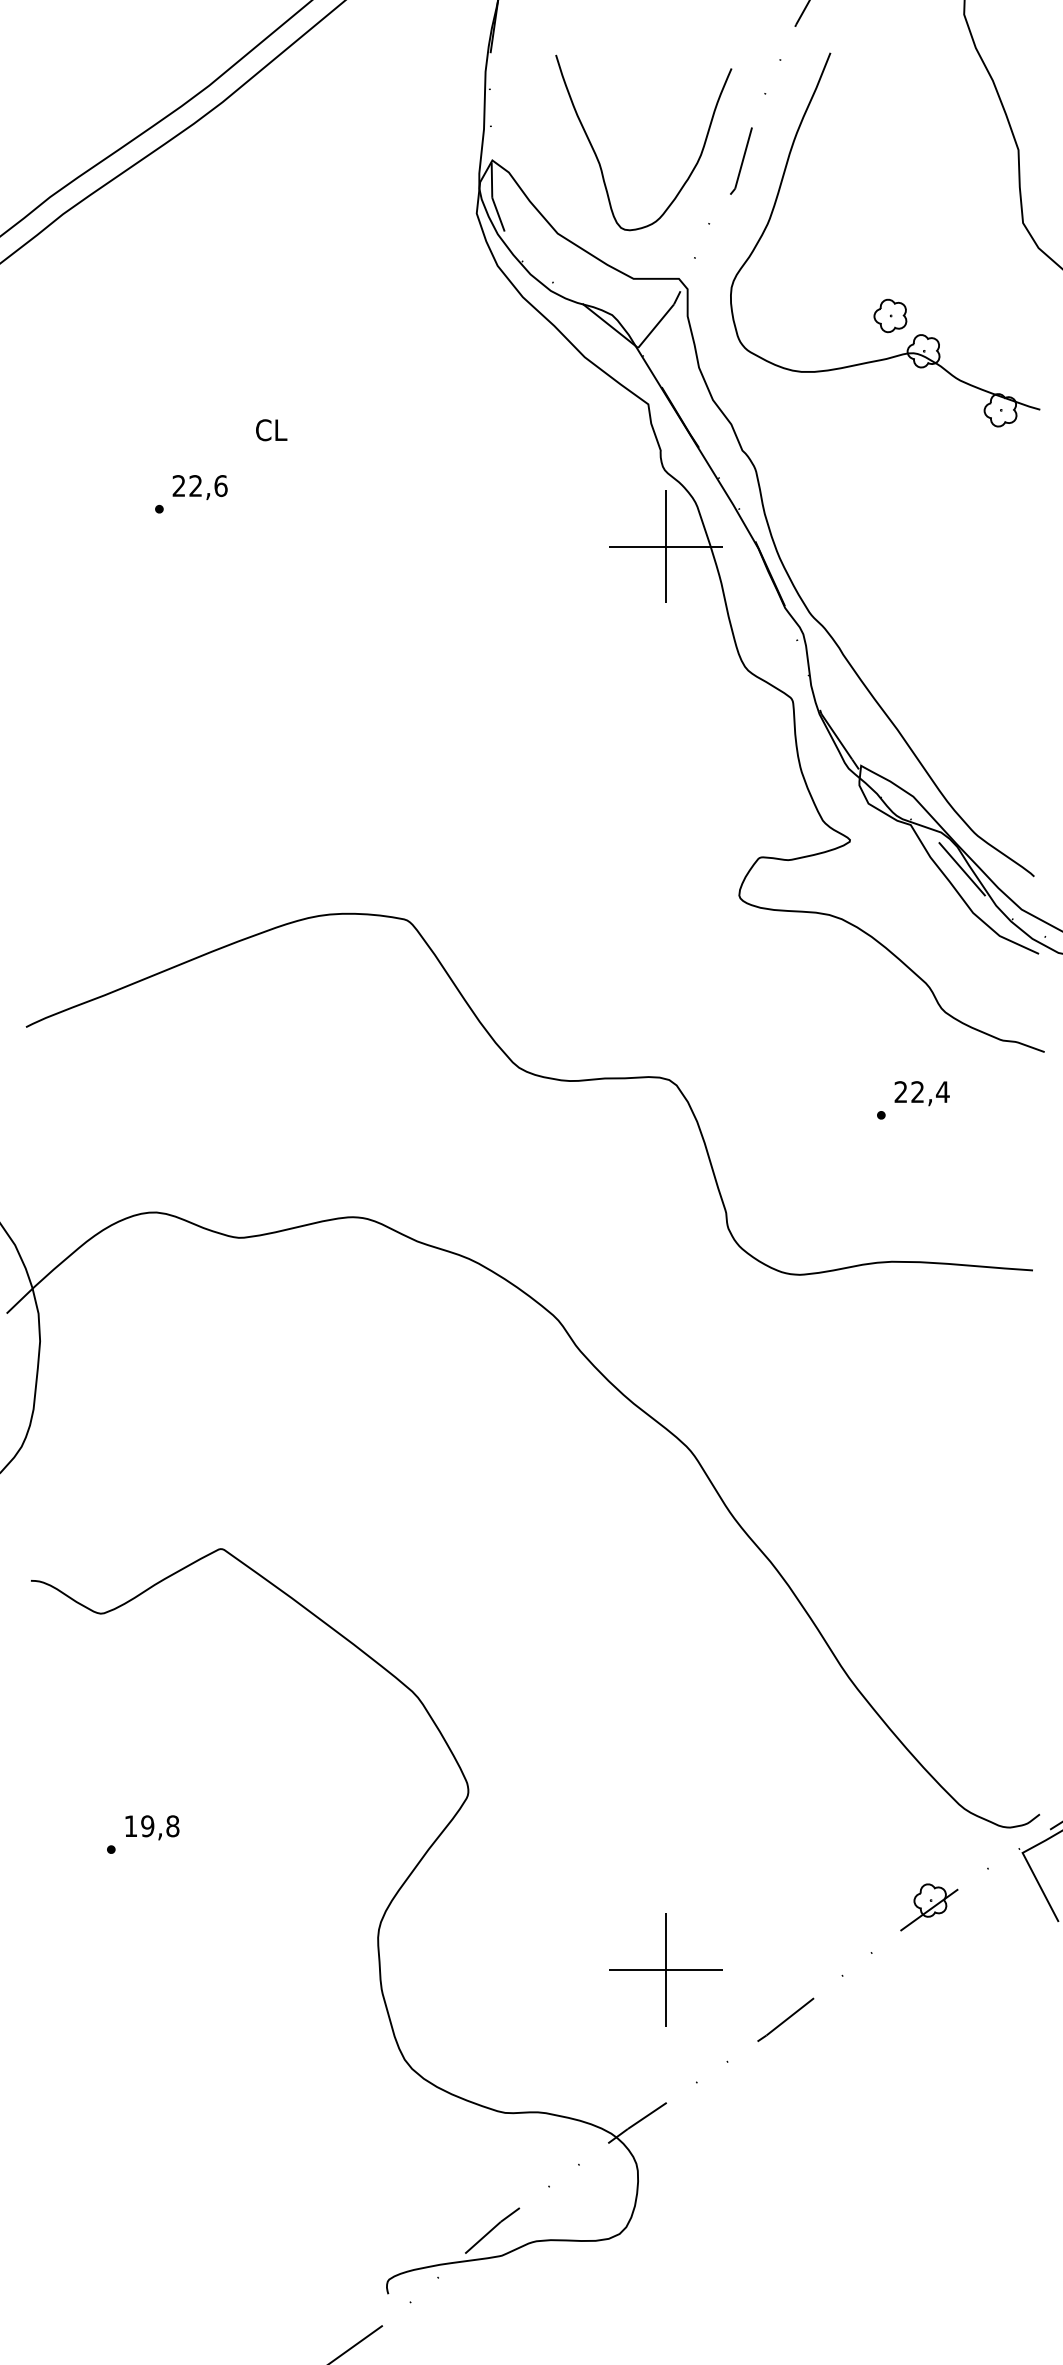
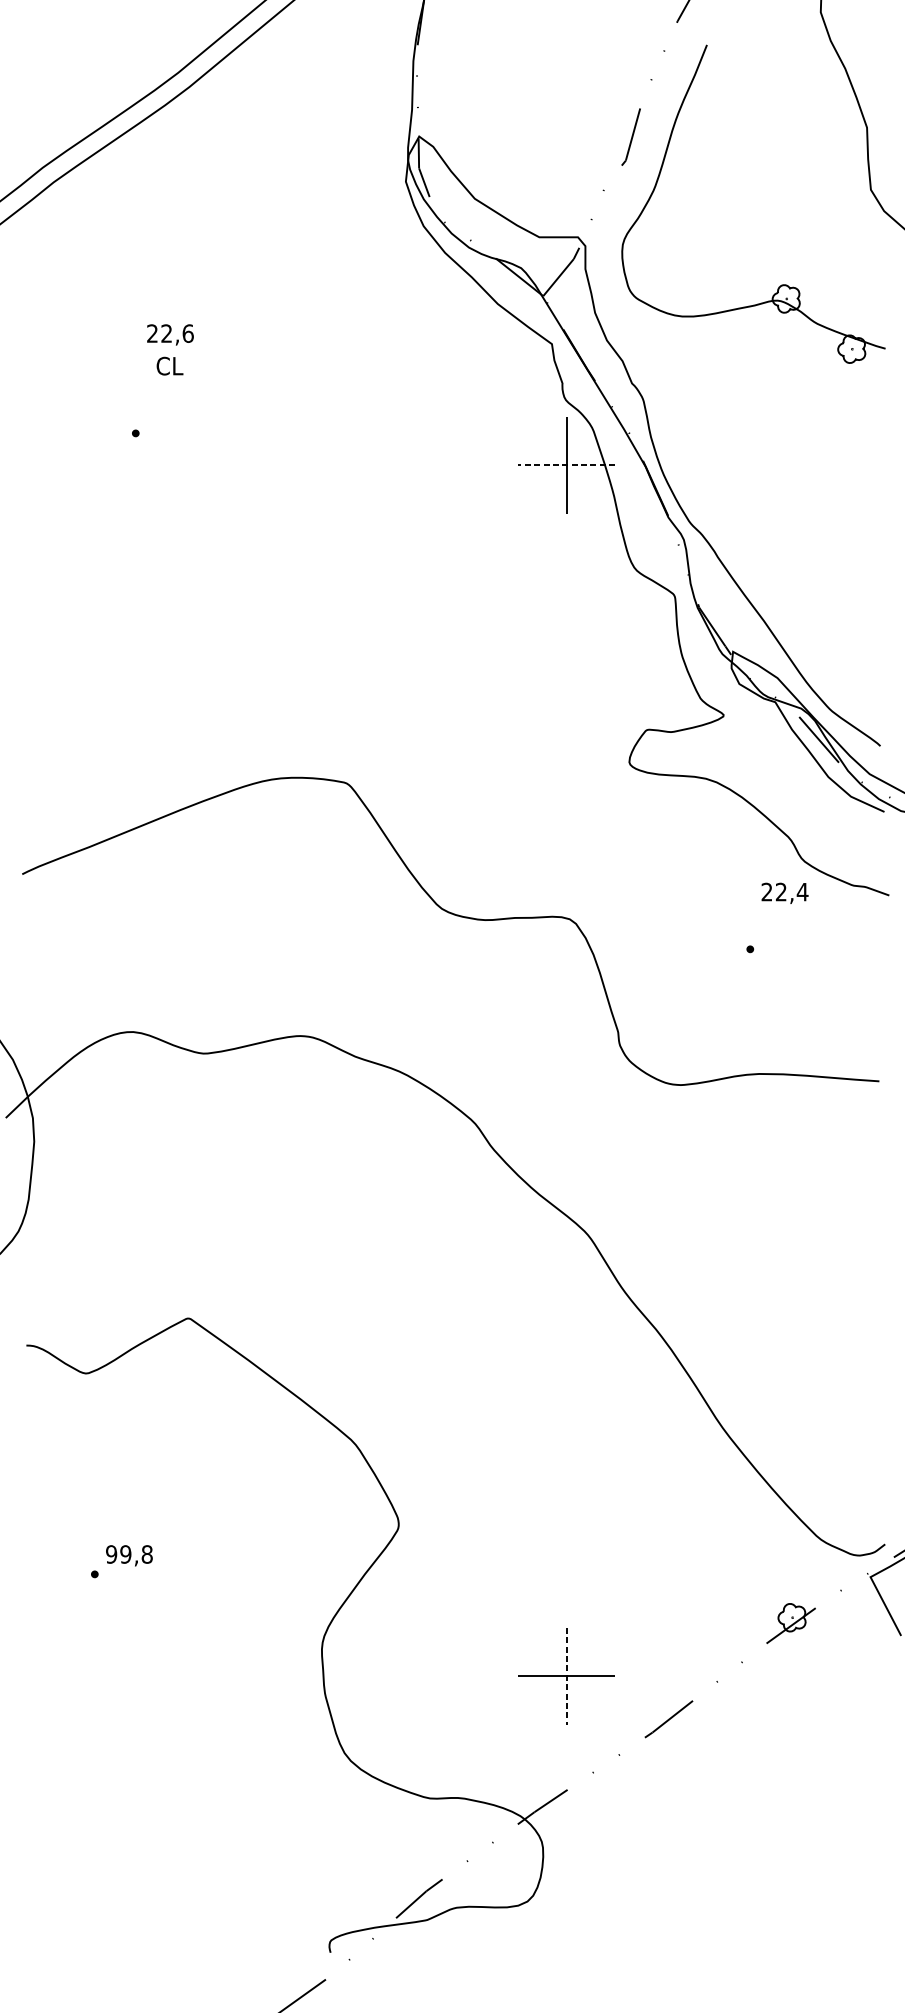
curve: (599, 160) -> (510, 136), removed
part: (890, 315) -> (758, 268), removed
text: (271, 430) -> (169, 366), moved
text: (199, 487) -> (169, 334), moved
line: (665, 546) -> (566, 465), solid -> dashed
text: (921, 1093) -> (784, 893), moved
text: (130, 1826) -> (111, 1554), 19,8 -> 99,8
line: (665, 1969) -> (566, 1676), solid -> dashed

